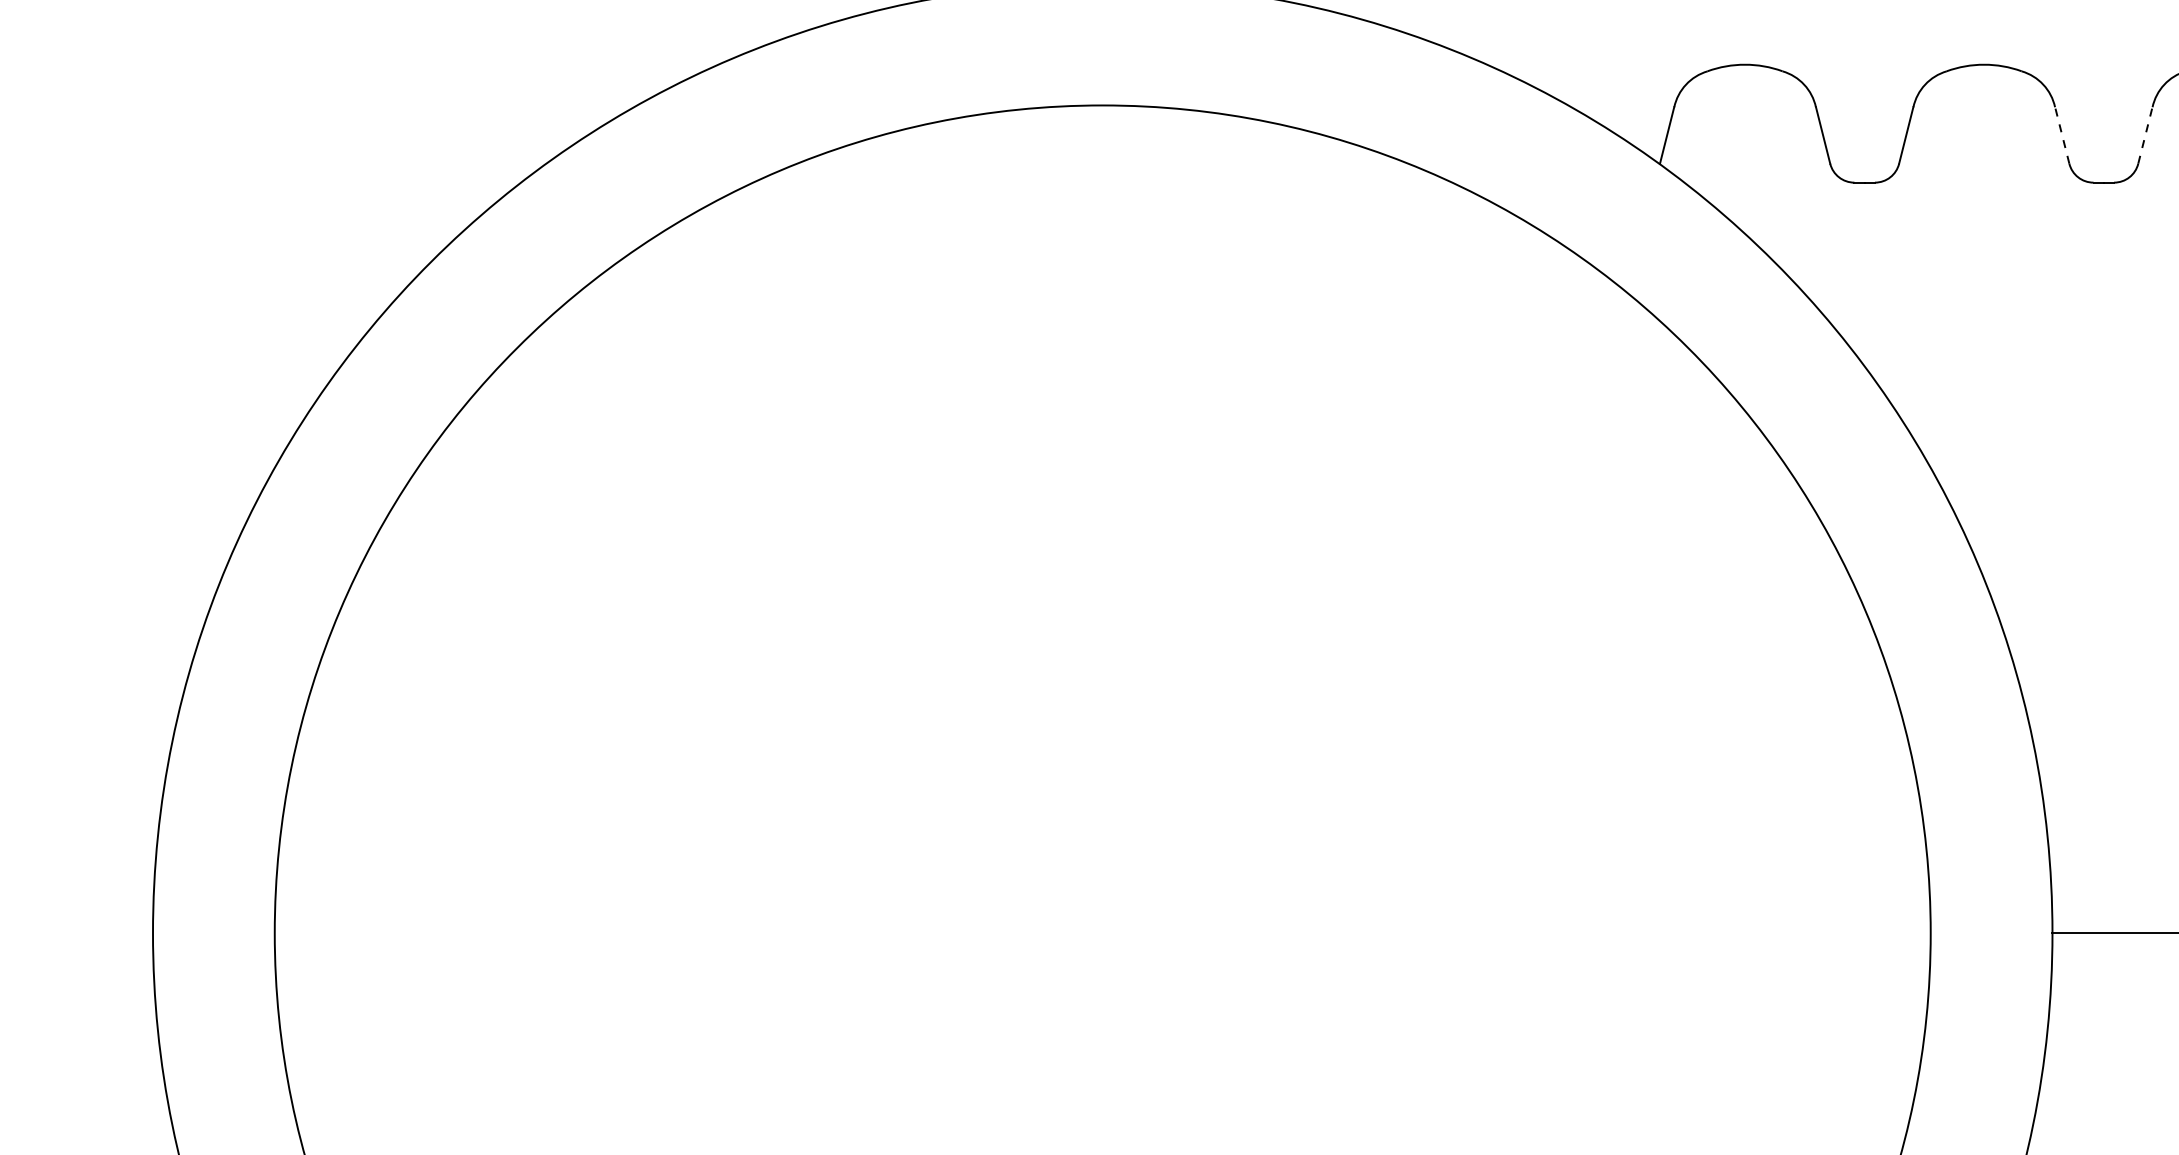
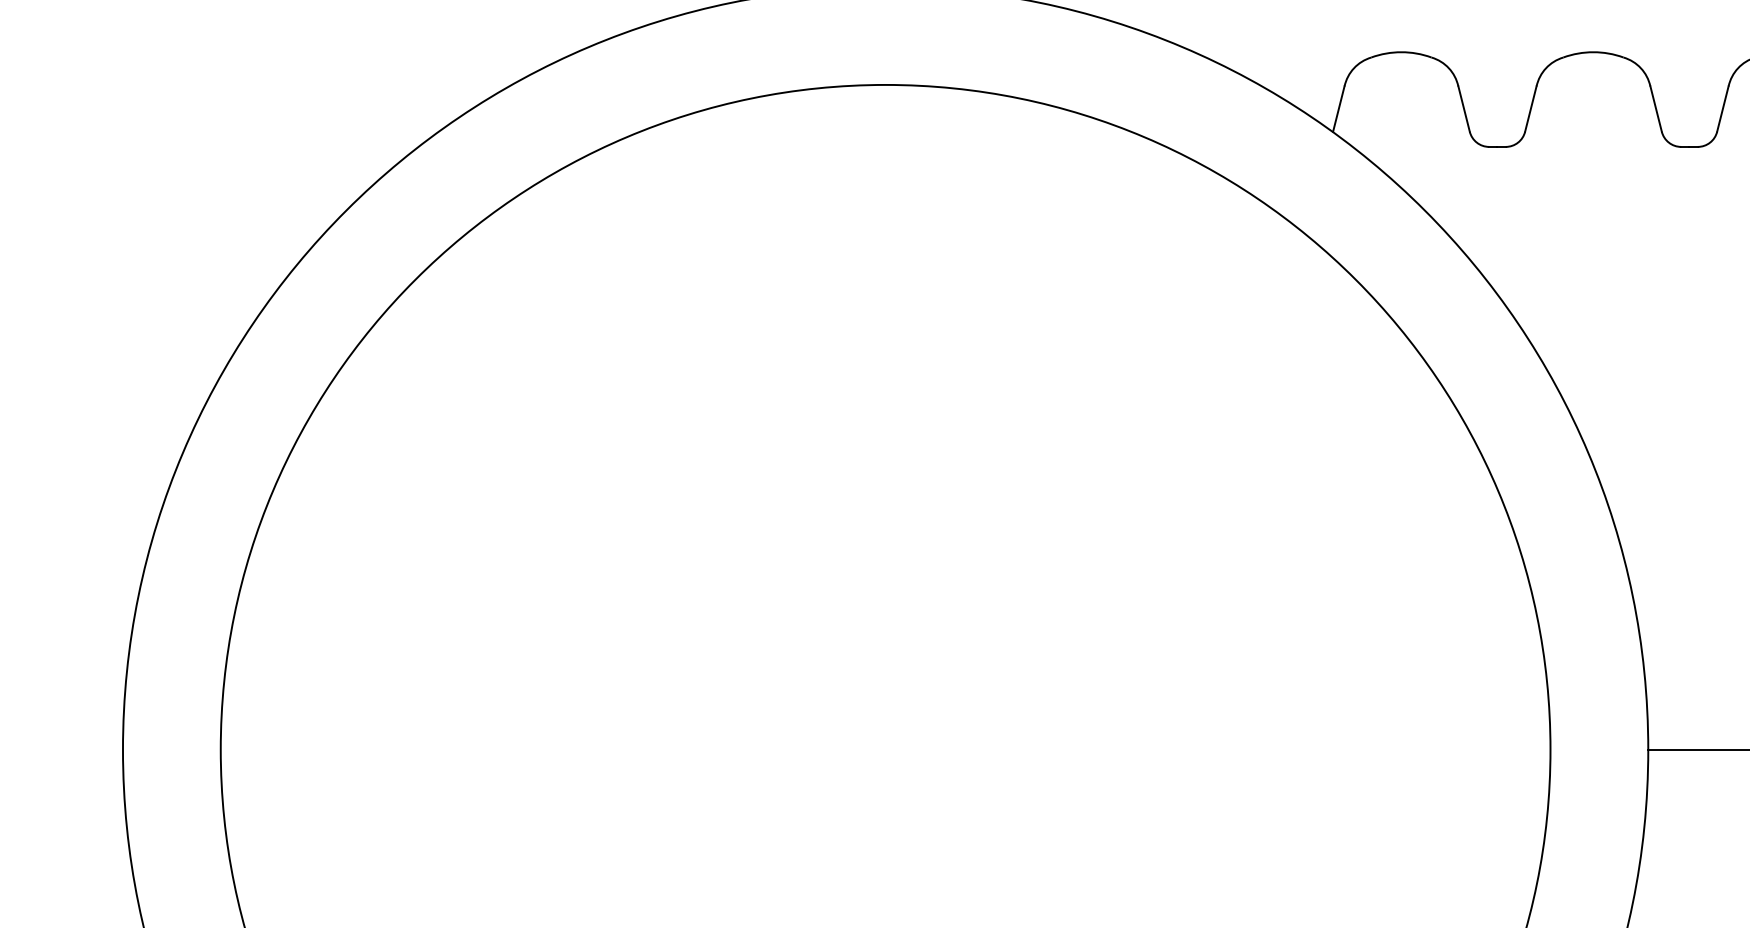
line: (2062, 135) -> (1656, 109), dashed -> solid
line: (2145, 135) -> (1722, 109), dashed -> solid

